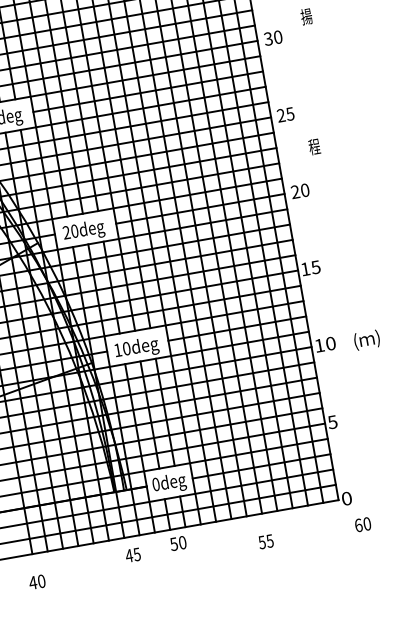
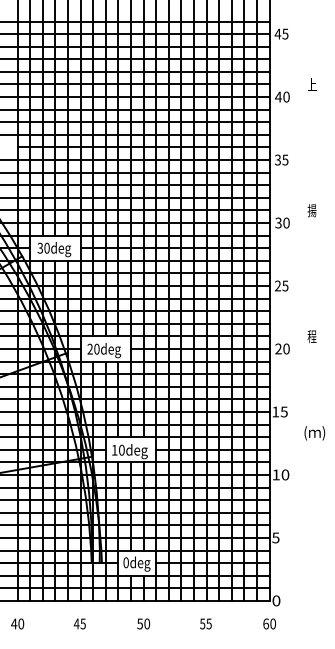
text: (313, 146) -> (311, 336), moved
text: (366, 340) -> (314, 433), moved
text: (362, 524) -> (269, 623), moved
text: (178, 542) -> (143, 623), moved
text: (132, 554) -> (79, 623), moved

